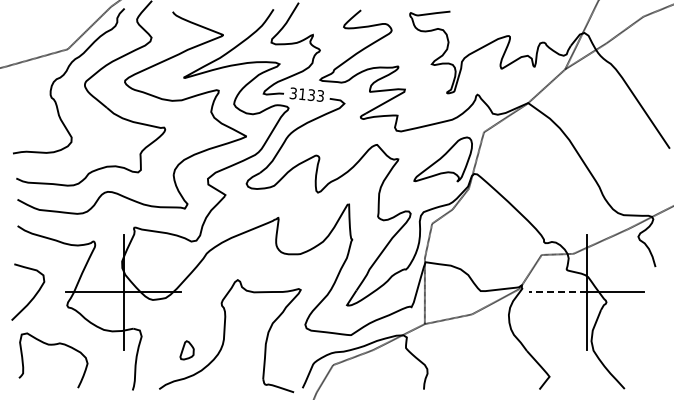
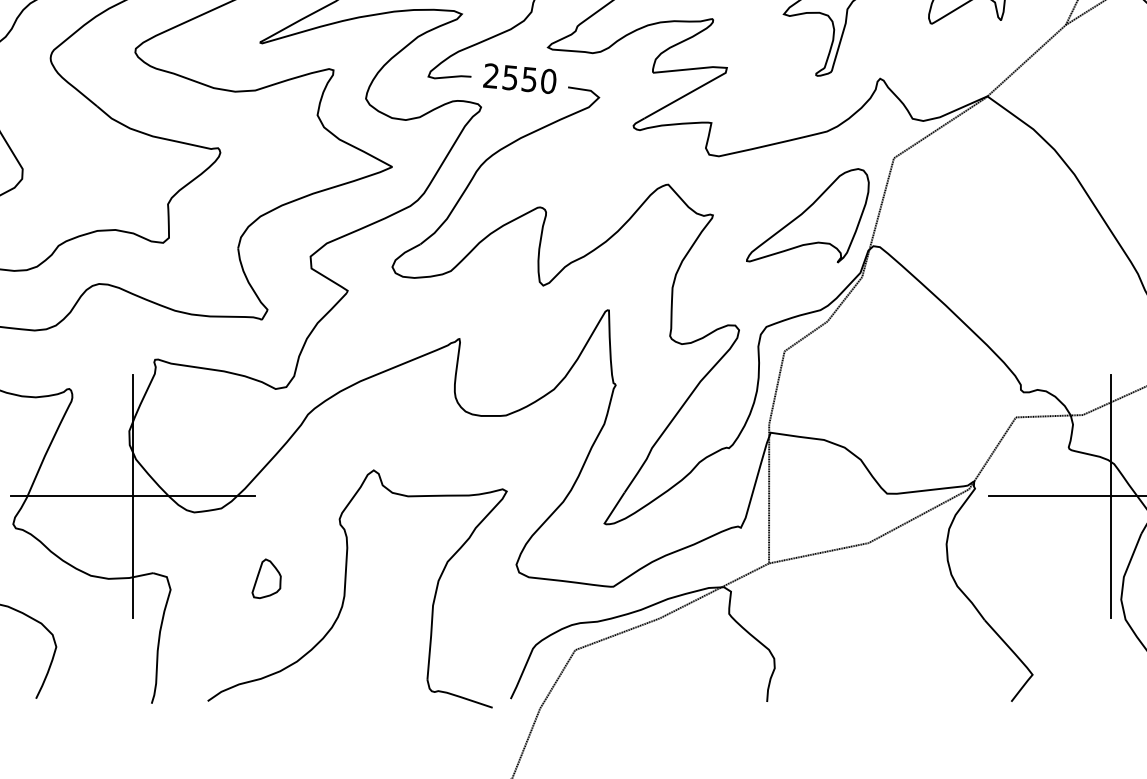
text: (306, 94) -> (518, 78), 3133 -> 2550
line: (557, 292) -> (1049, 496), dashed -> solid
part: (186, 350) -> (265, 579), moved

